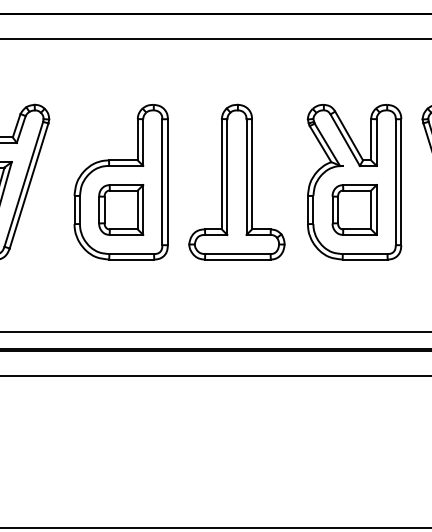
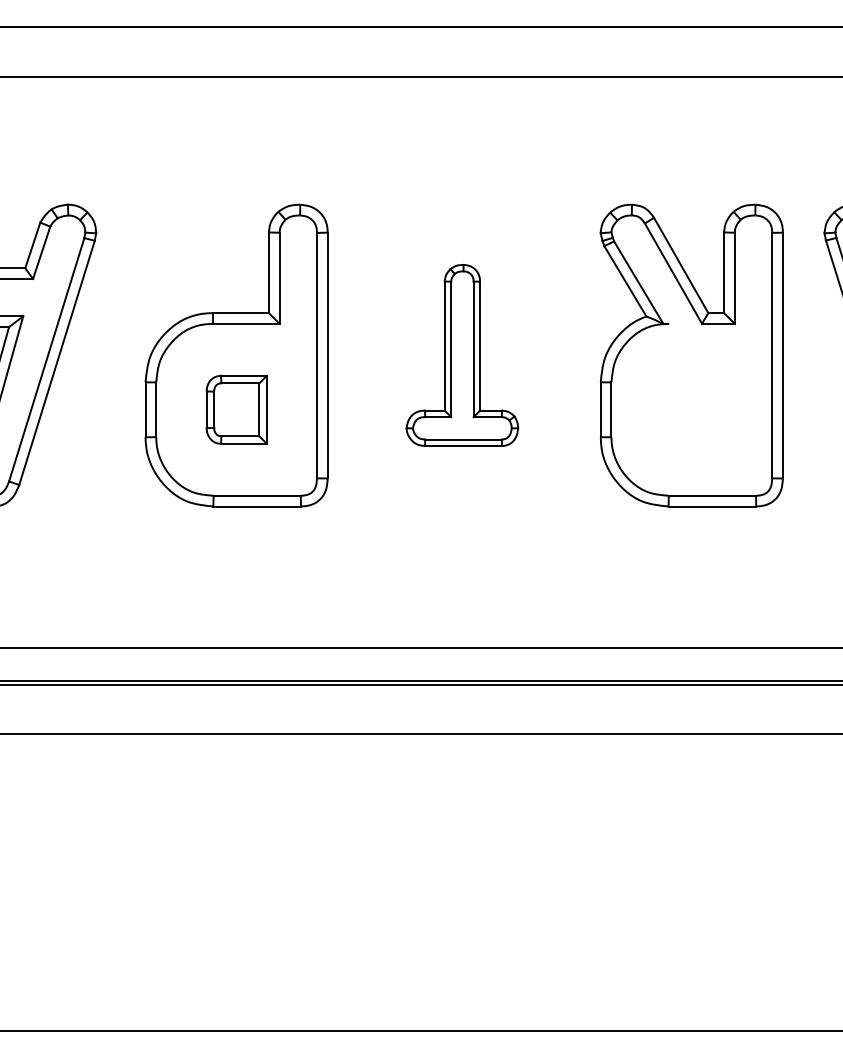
part: (236, 181) -> (461, 354), size x0.6
part: (121, 209) -> (237, 408), size x0.7
part: (354, 209) -> (691, 408), removed

